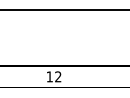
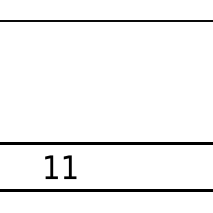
text: (58, 76) -> (70, 166), 12 -> 11

